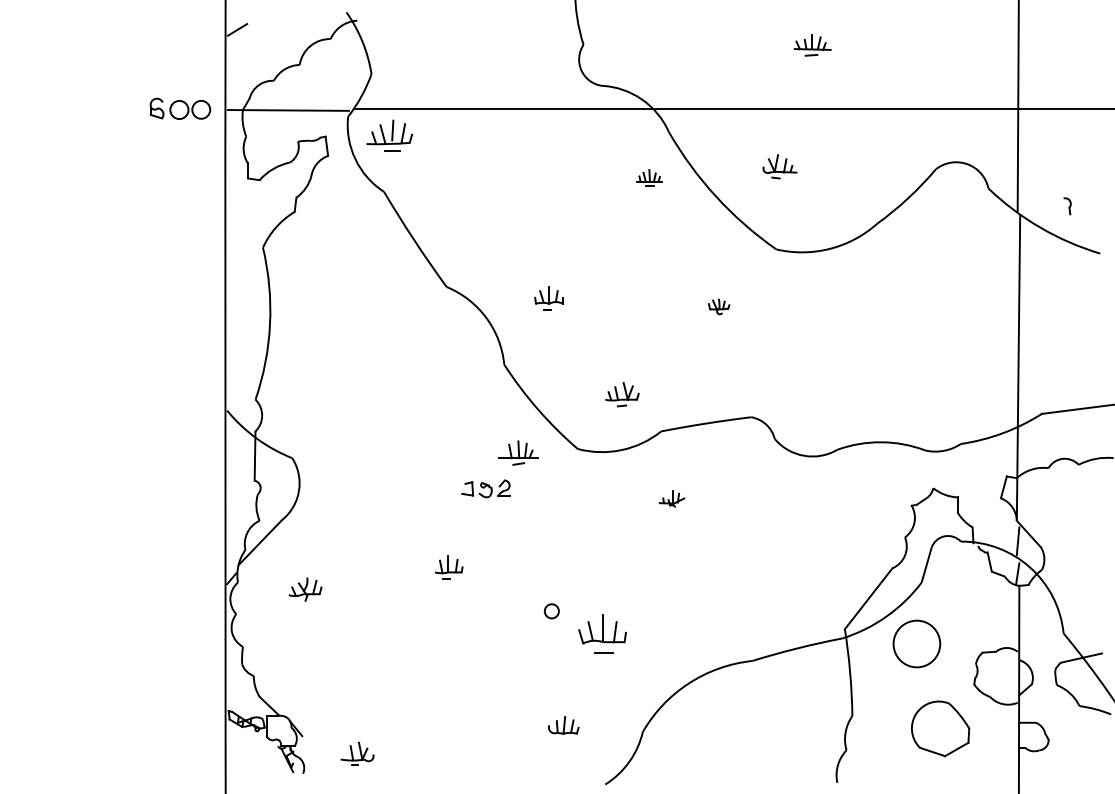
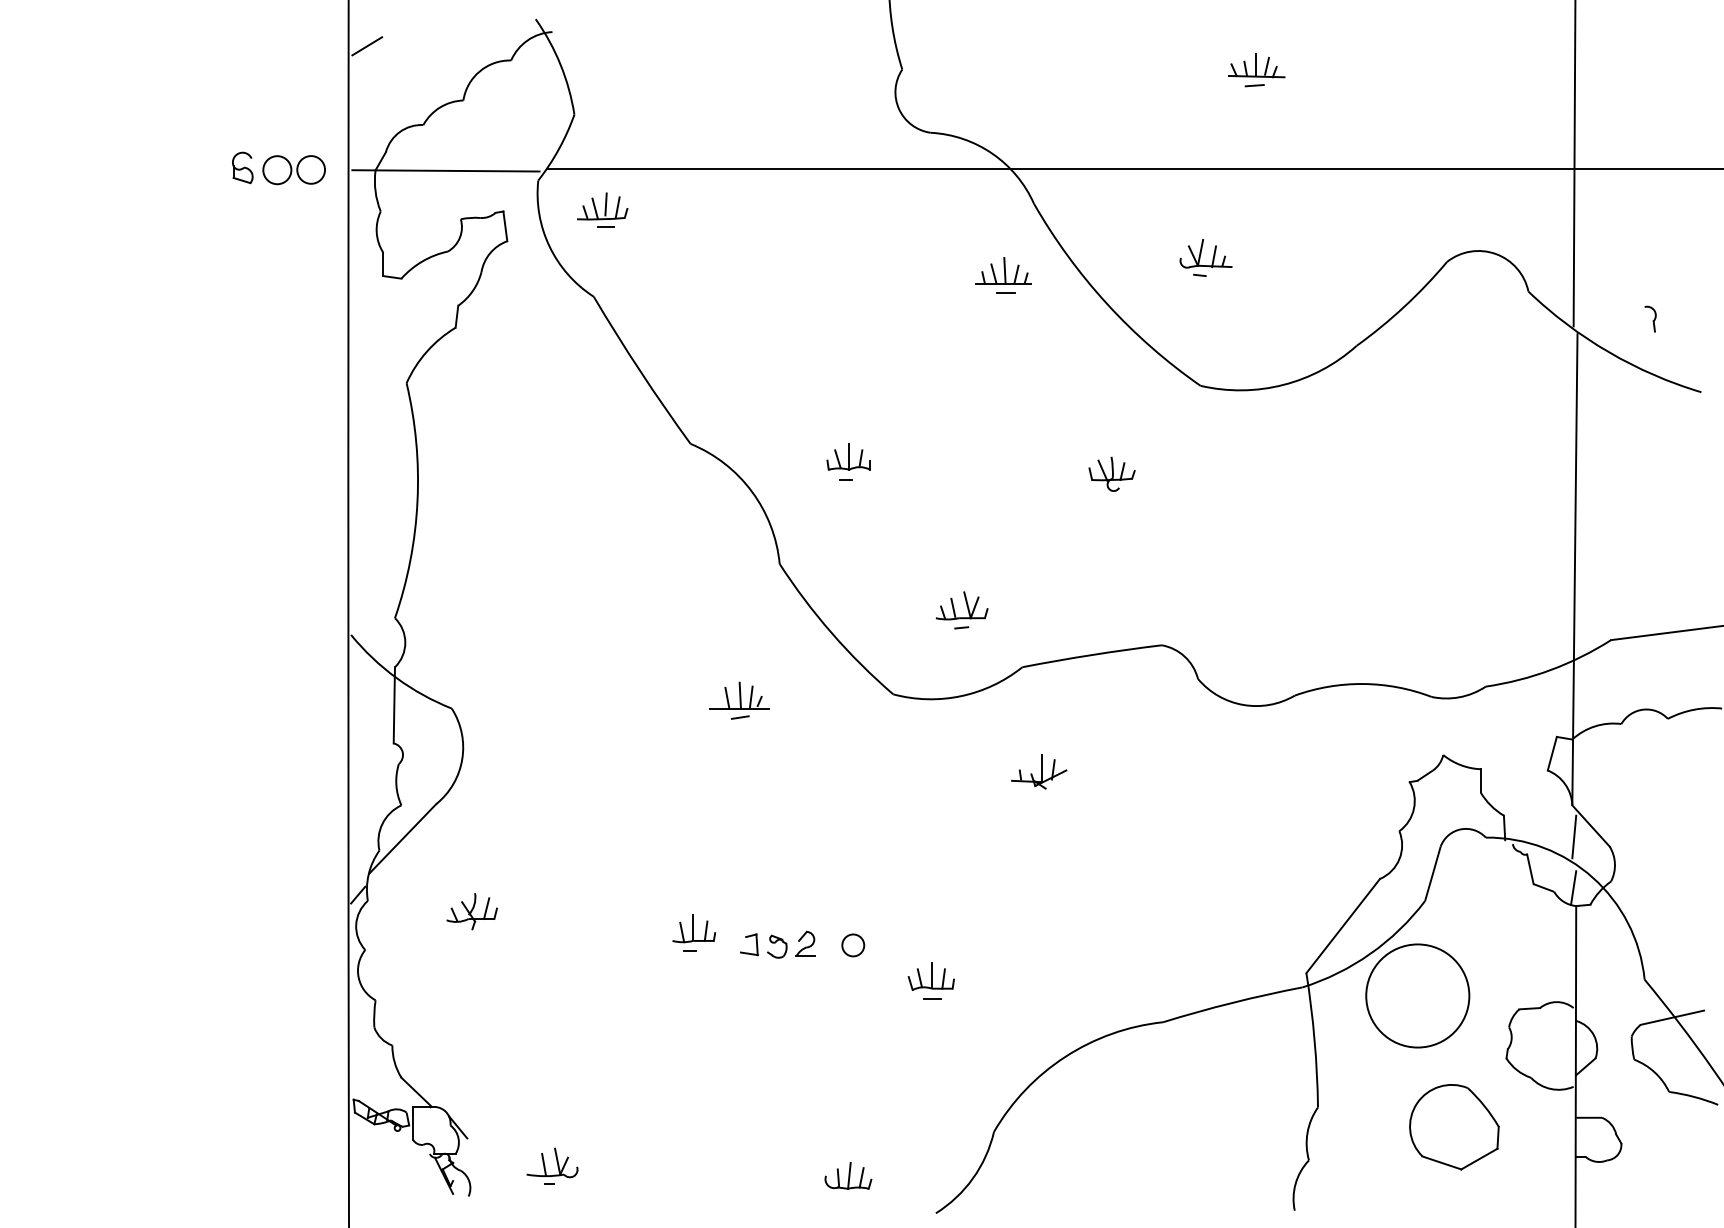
part: (389, 135) -> (602, 209), size x0.71
part: (648, 177) -> (1002, 274), size x1.43
part: (718, 306) -> (1110, 474), size x1.43
part: (518, 452) -> (739, 699), moved
part: (485, 488) -> (776, 944), moved
part: (671, 498) -> (1038, 770), size x1.43
part: (449, 567) -> (694, 933), moved
part: (601, 634) -> (930, 981), size x0.62
circle: (916, 643) -> (1417, 995), size x1.43
part: (563, 725) -> (848, 1176), moved

